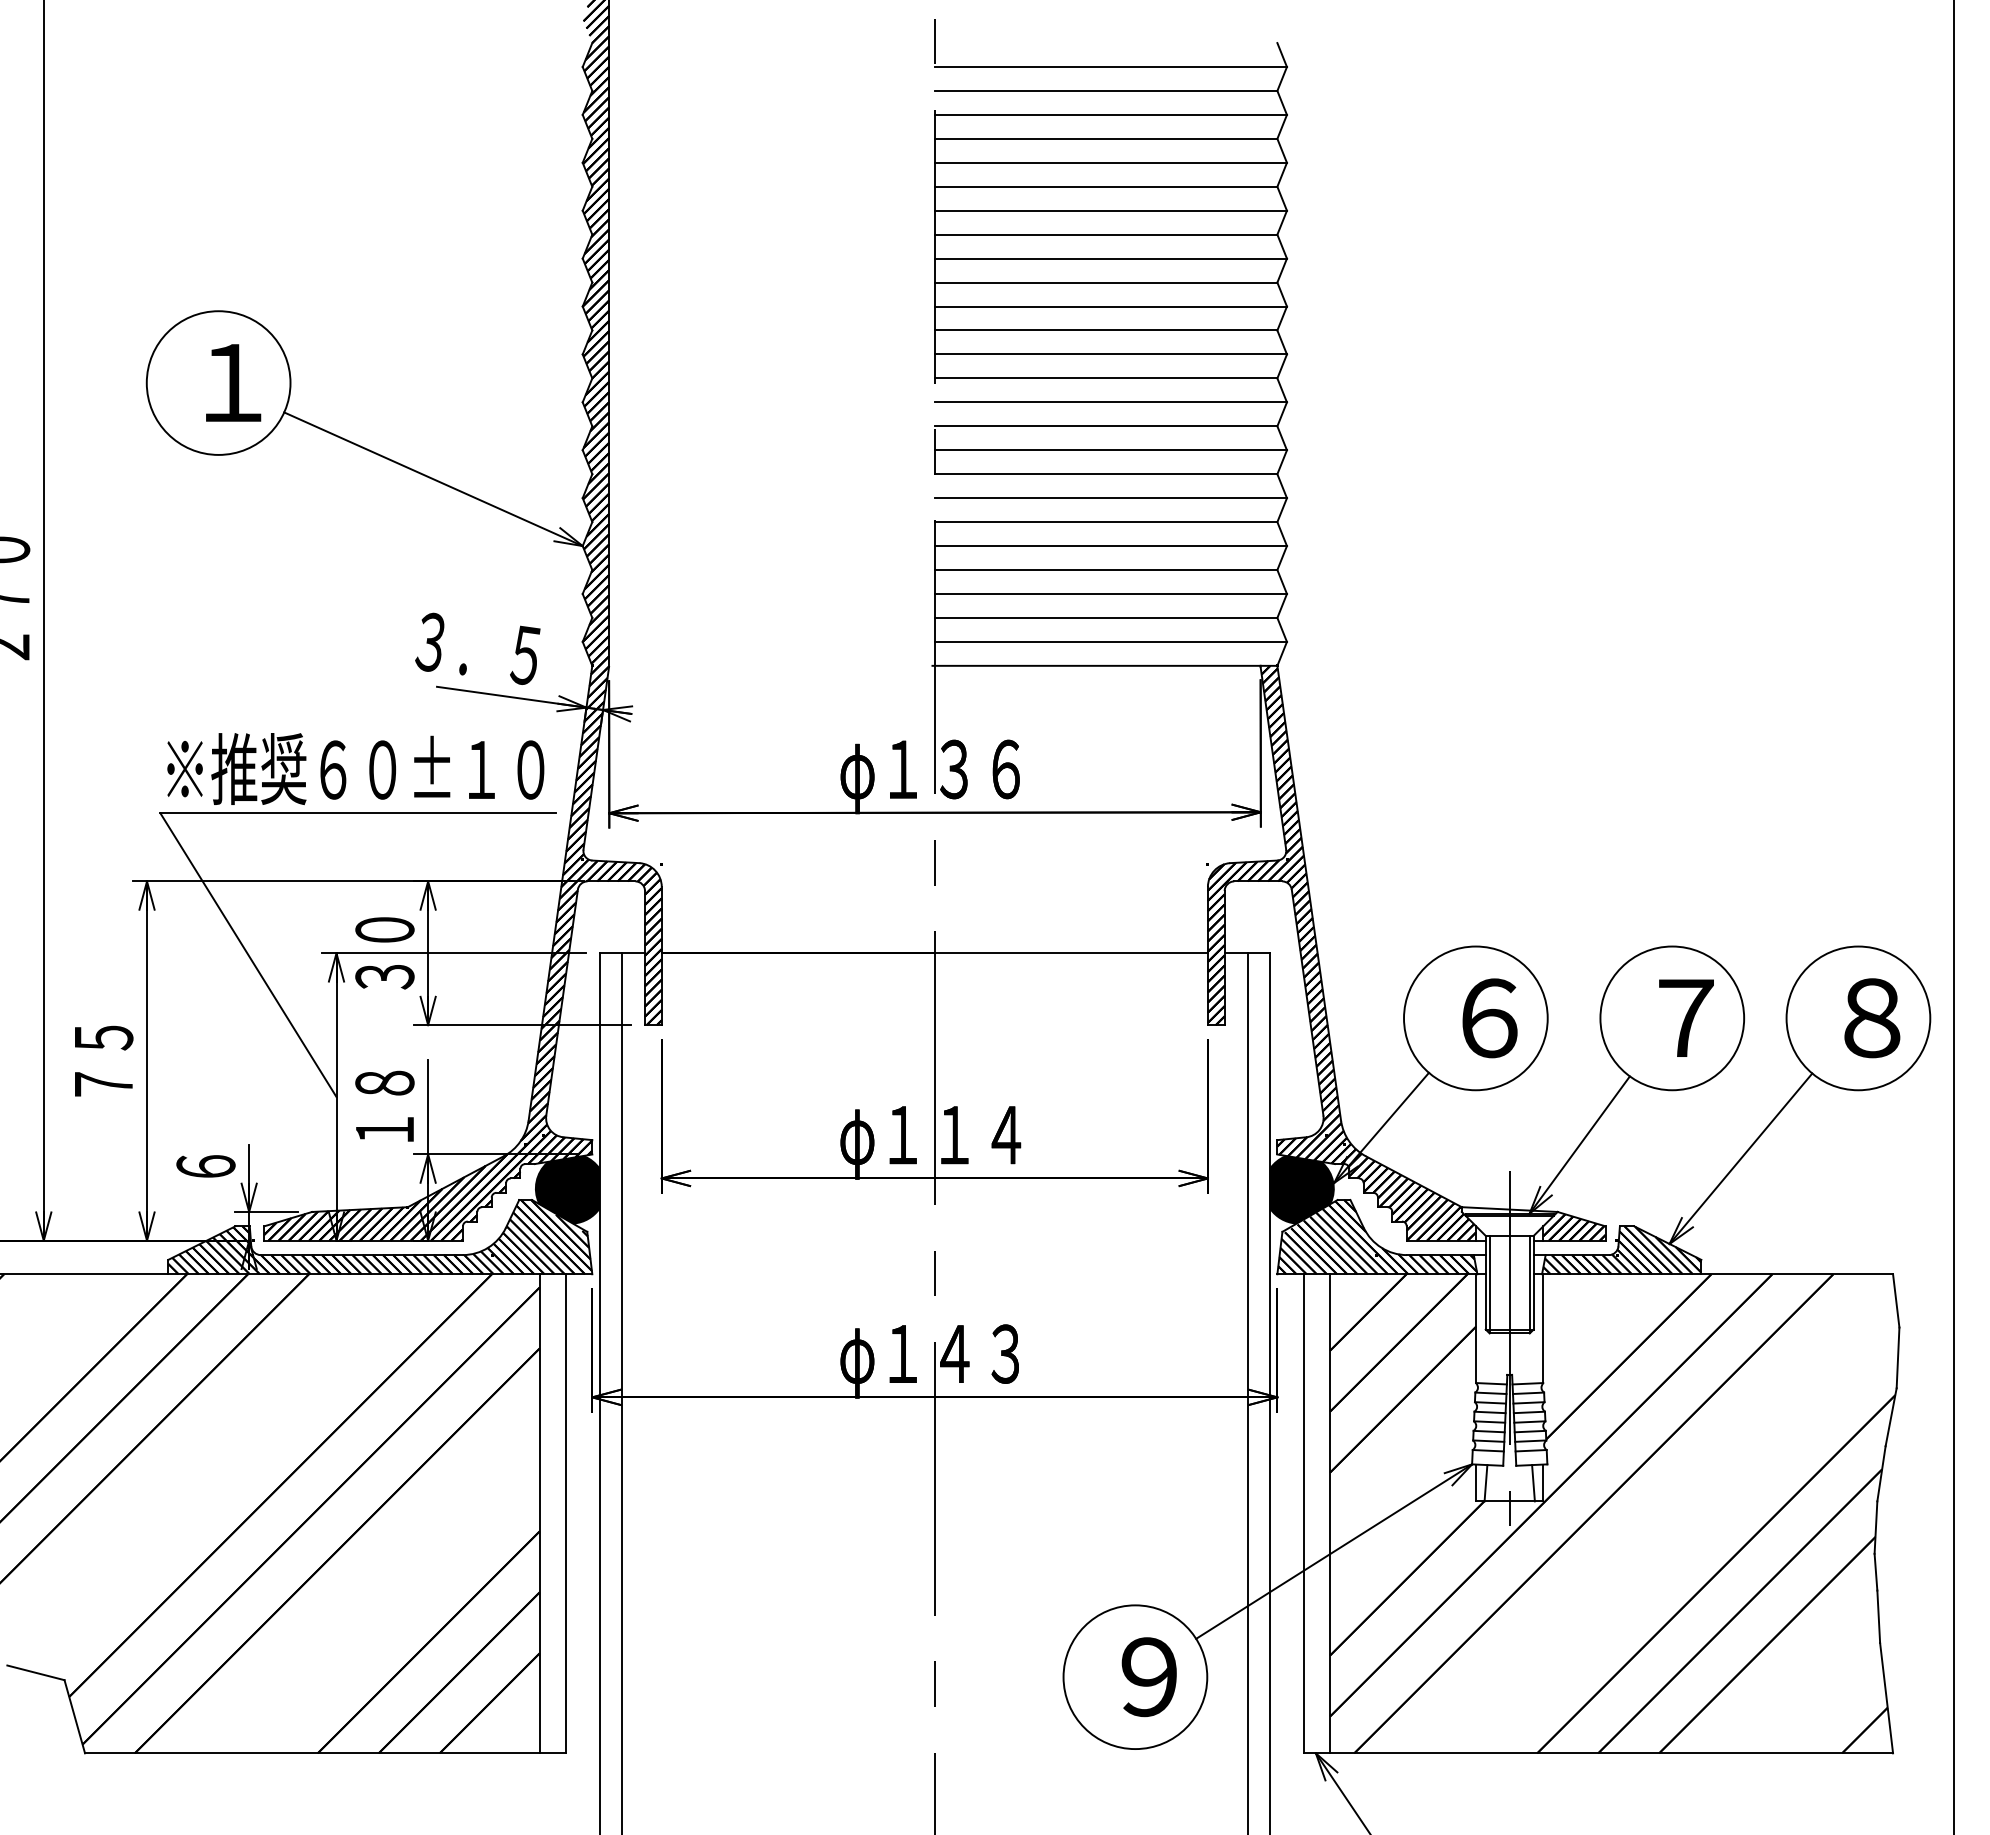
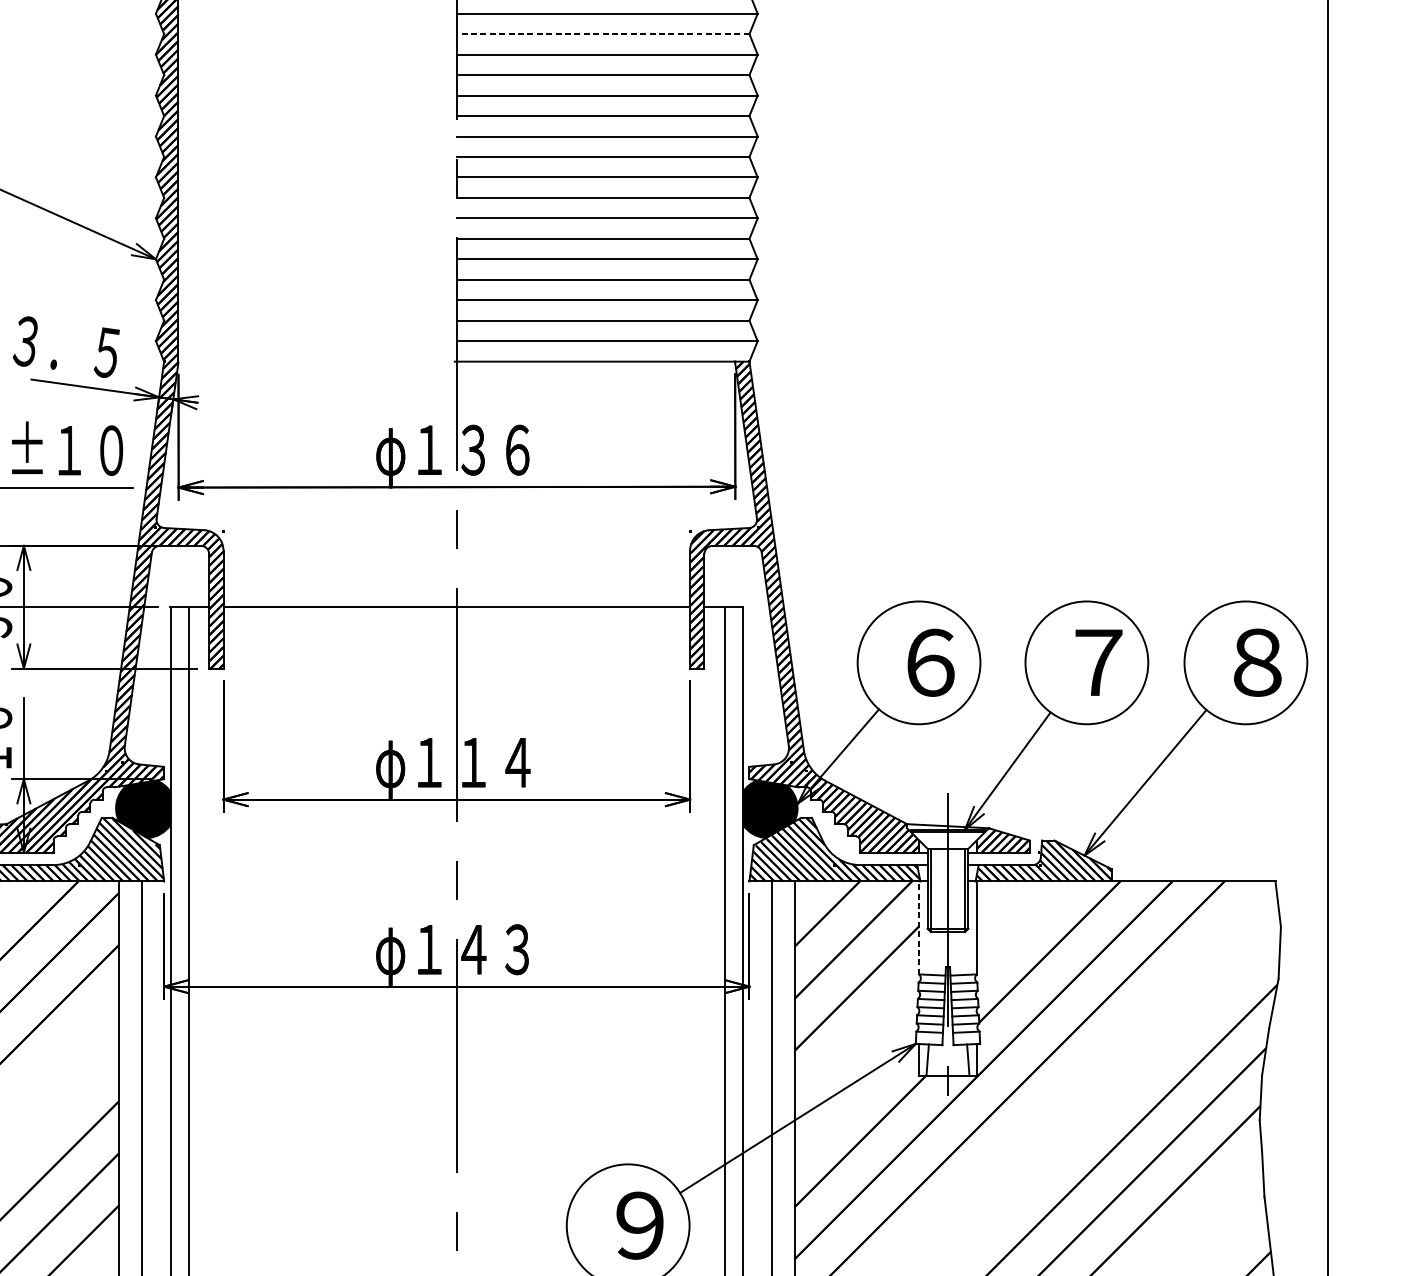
line: (1105, 282) -> (602, 34), solid -> dashed
line: (1476, 1328) -> (919, 927), solid -> dashed

